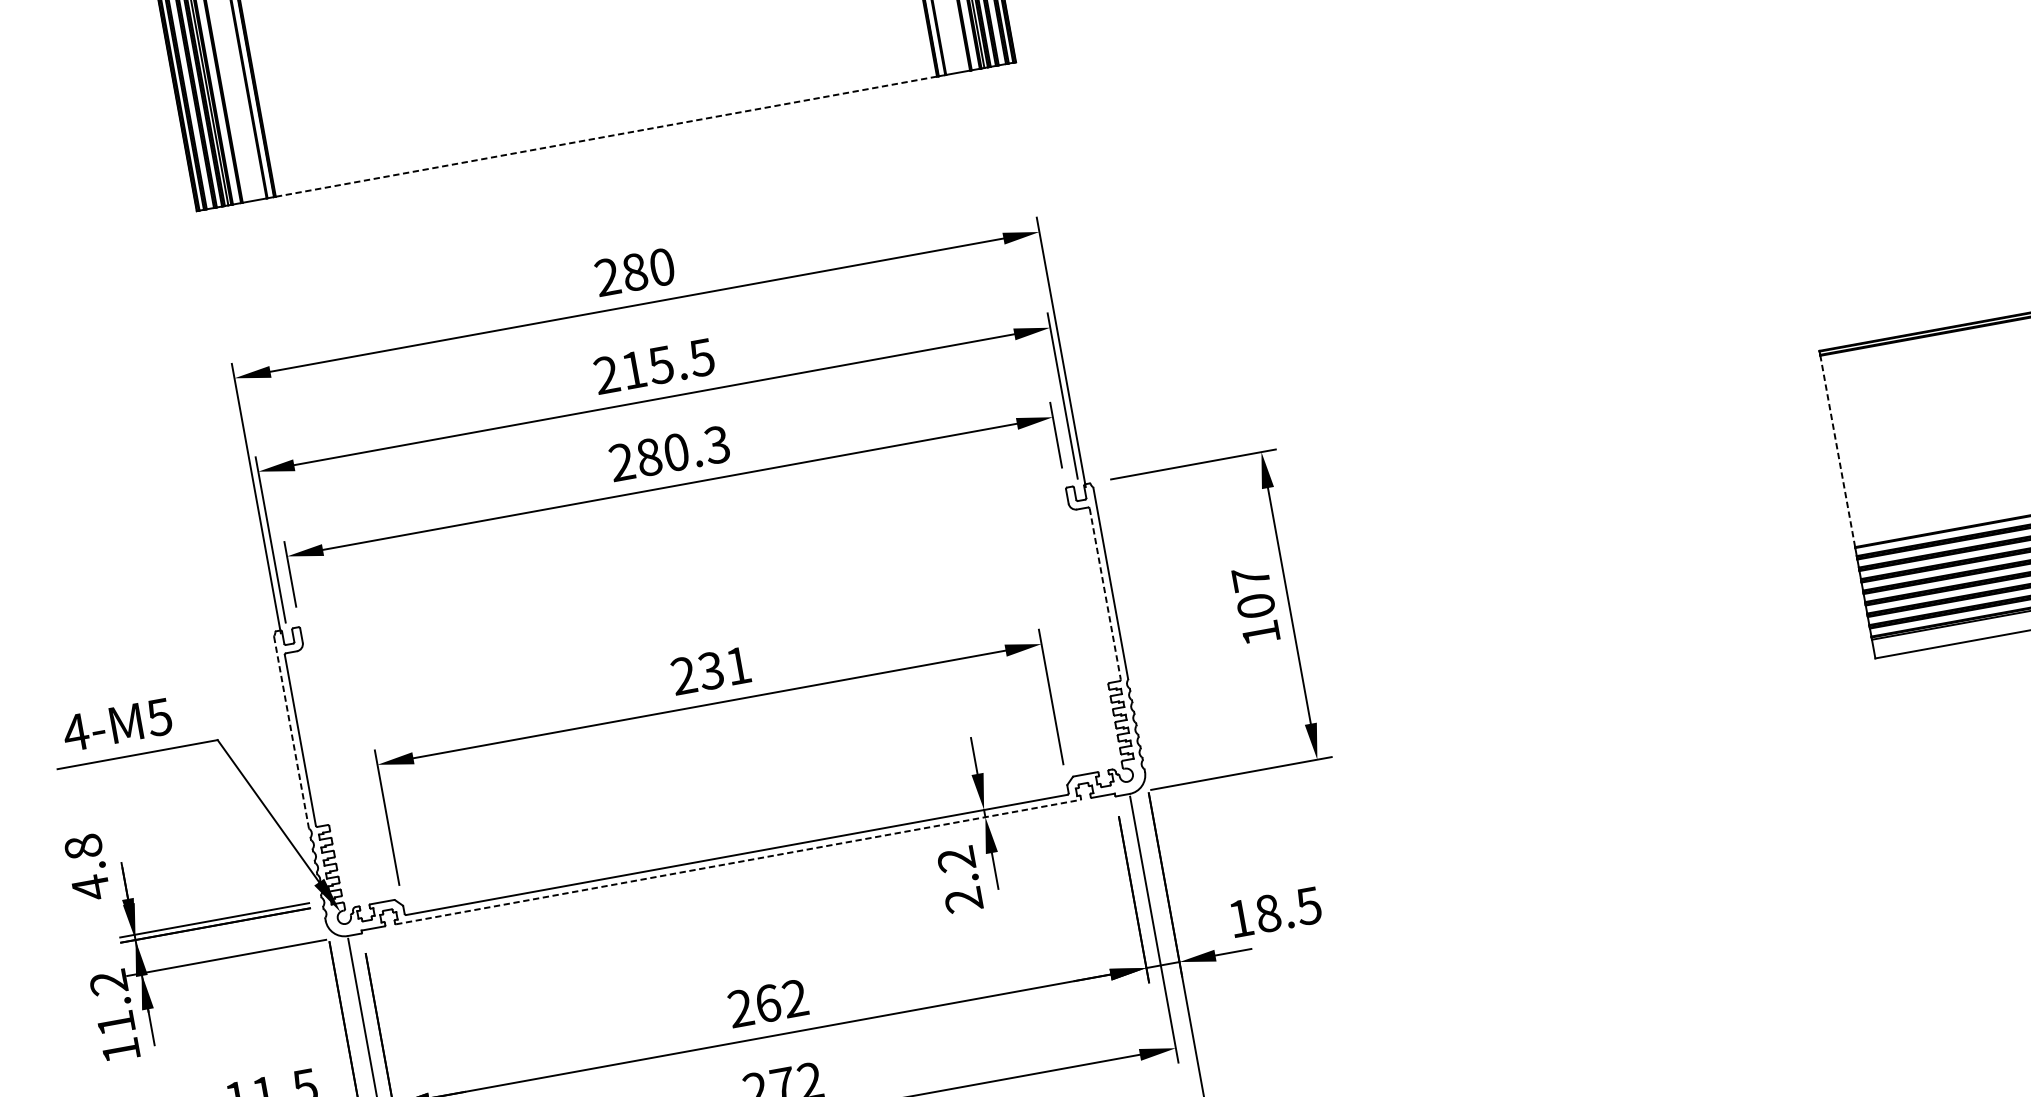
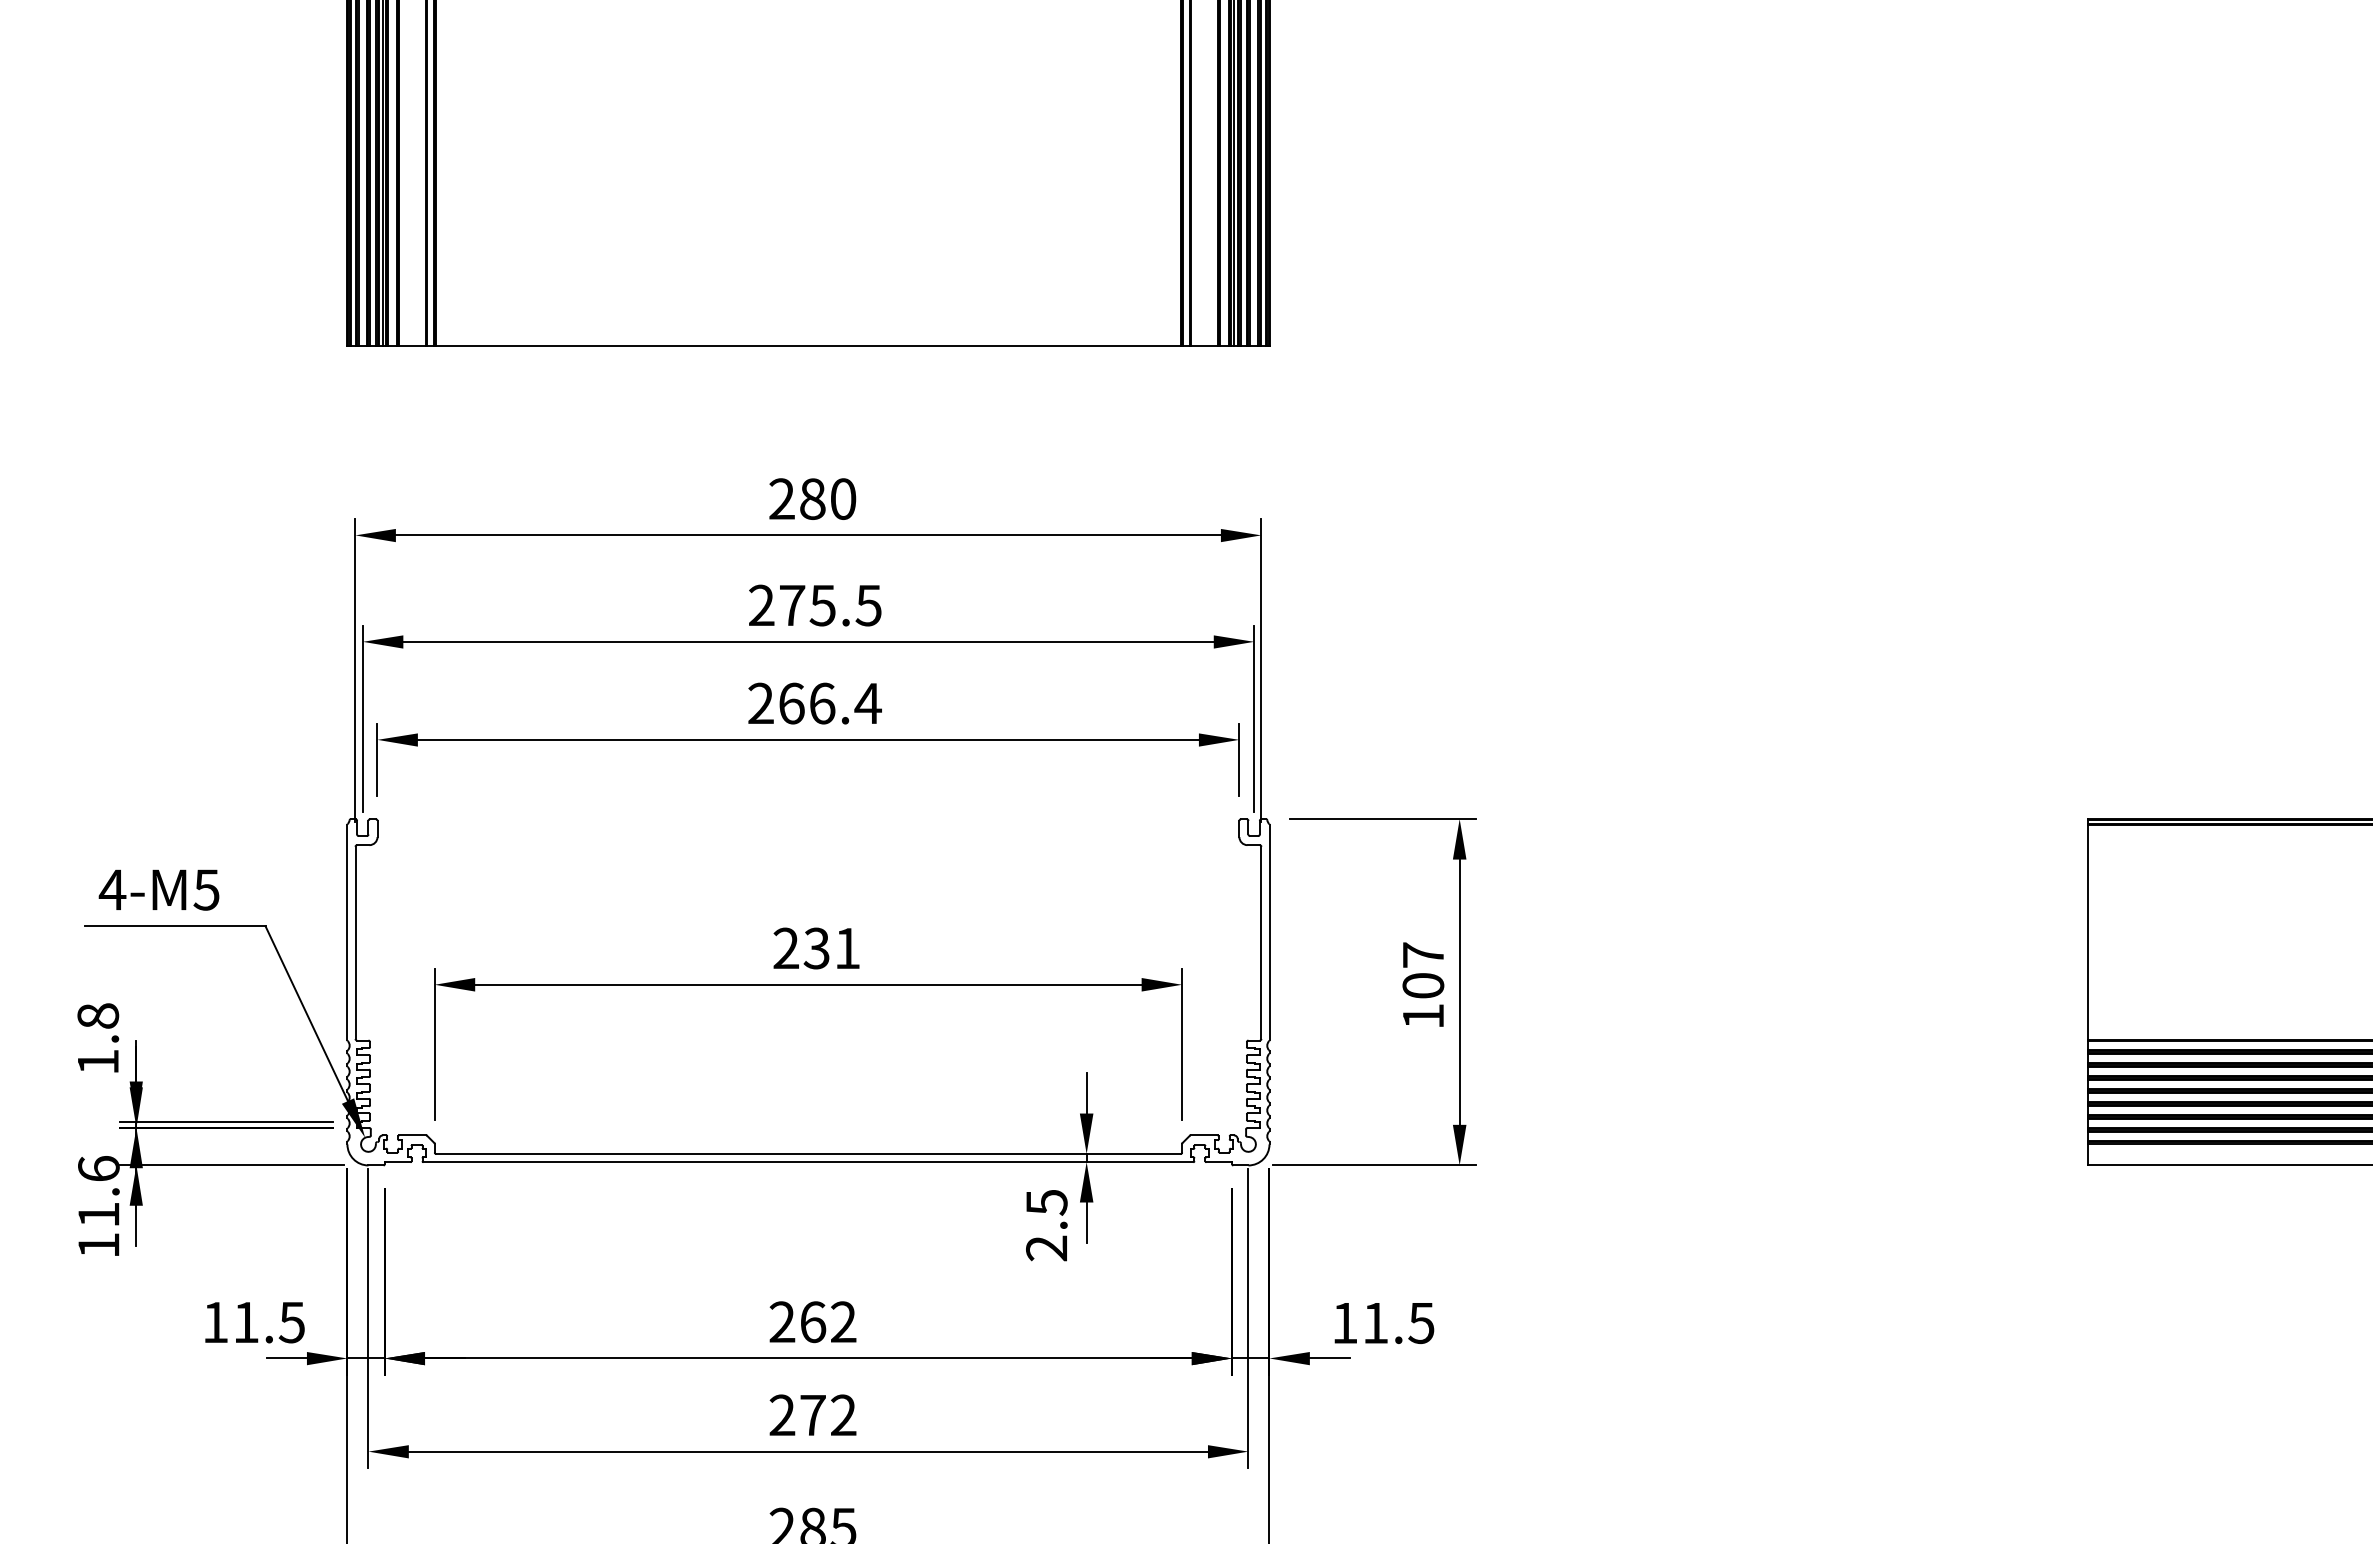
line: (605, 136) -> (807, 345), dashed -> solid
text: (634, 370) -> (792, 605), 215.5 -> 275.5
text: (683, 450) -> (830, 703), 280.3 -> 266.4
line: (1837, 451) -> (2087, 932), dashed -> solid
line: (1105, 594) -> (1261, 943), dashed -> solid
line: (291, 732) -> (347, 932), dashed -> solid
text: (956, 859) -> (1046, 1202), 2.2 -> 2.5
line: (738, 862) -> (808, 1162), dashed -> solid
text: (91, 888) -> (98, 1062), 4.8 -> 1.8
text: (1268, 913) -> (1375, 1323), 18.5 -> 11.5
text: (108, 982) -> (98, 1168), 11.2 -> 11.6

